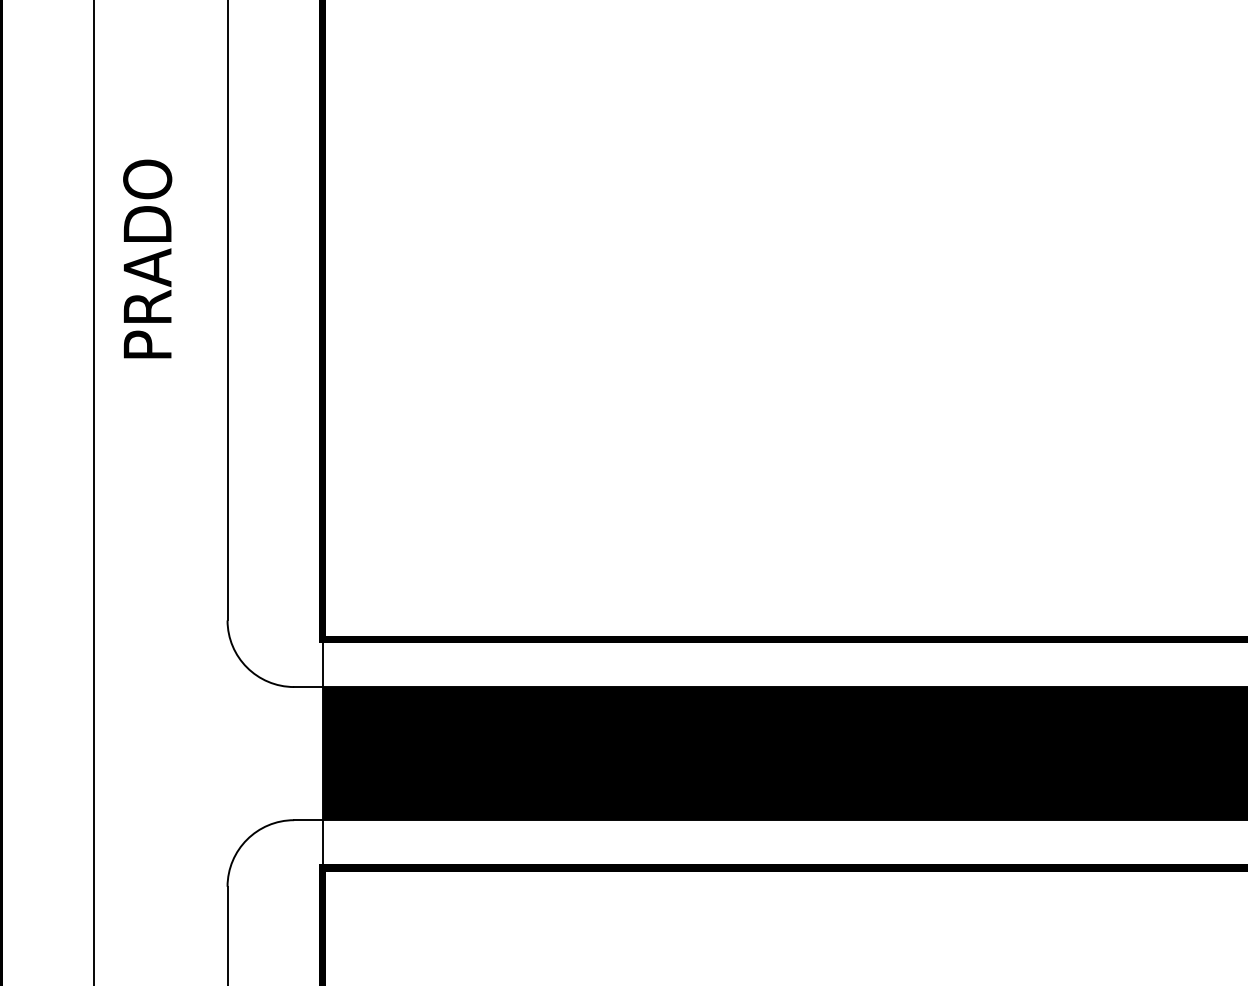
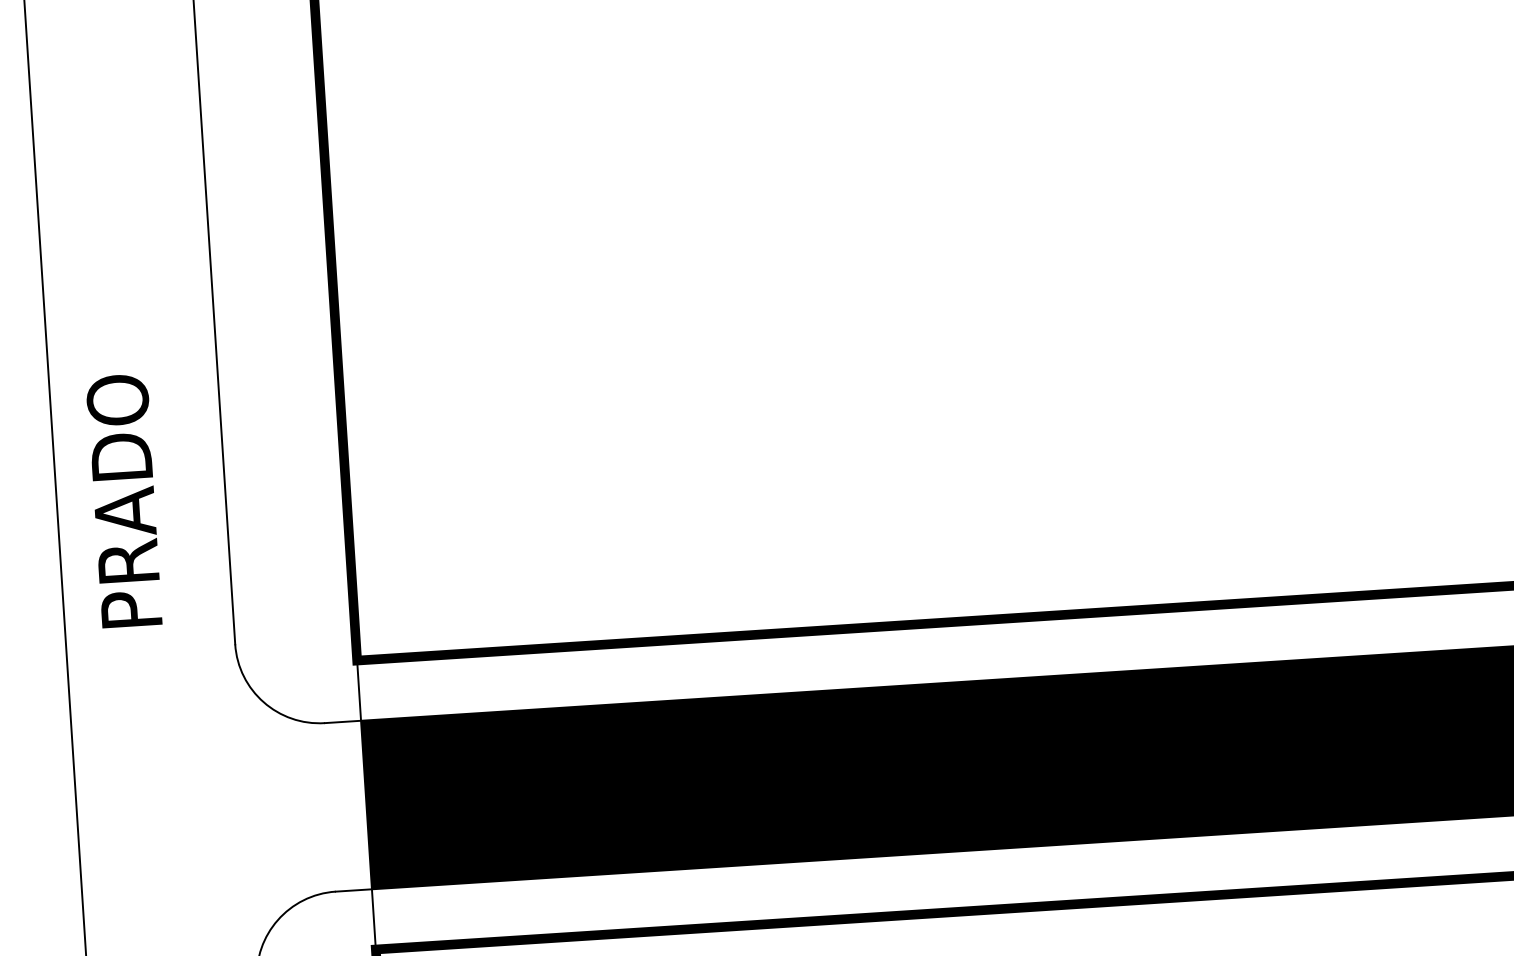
text: (147, 258) -> (124, 500), moved

